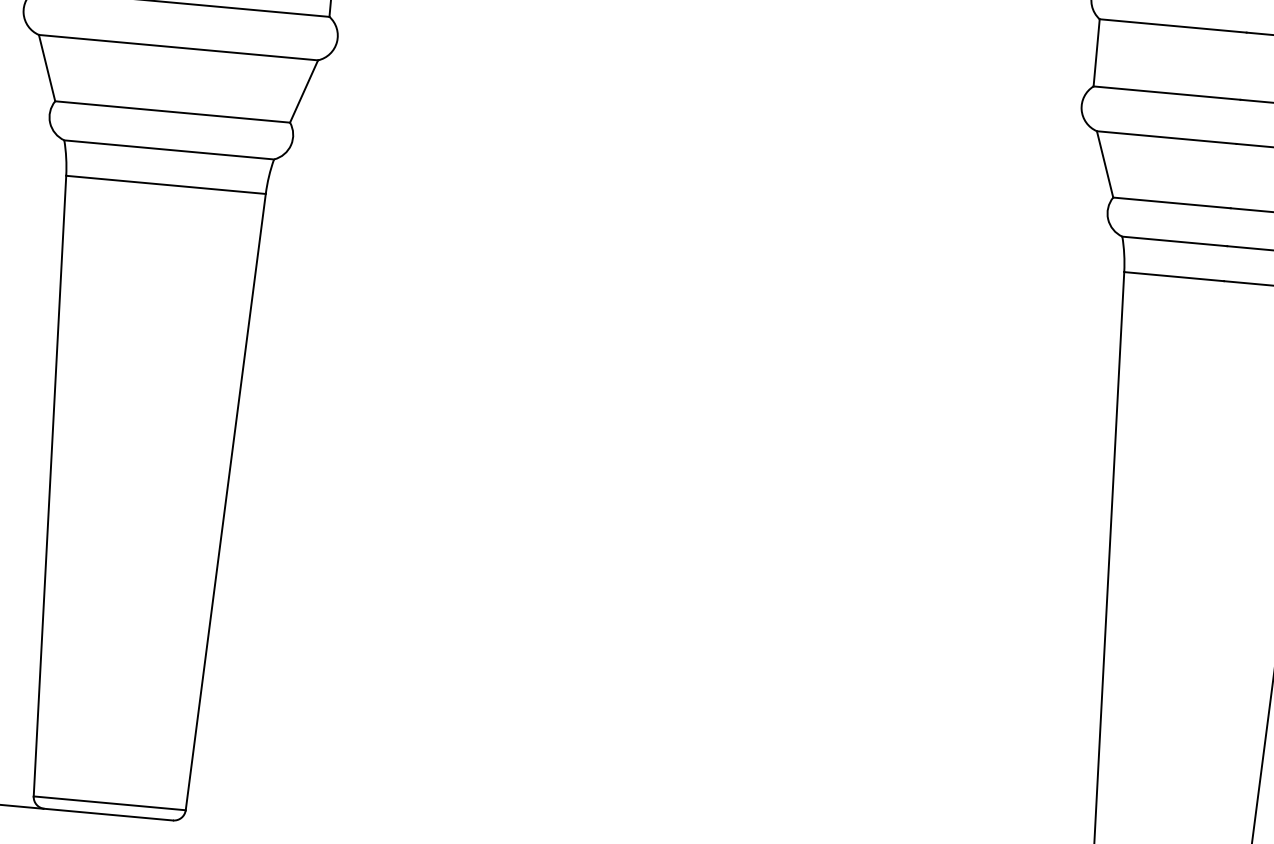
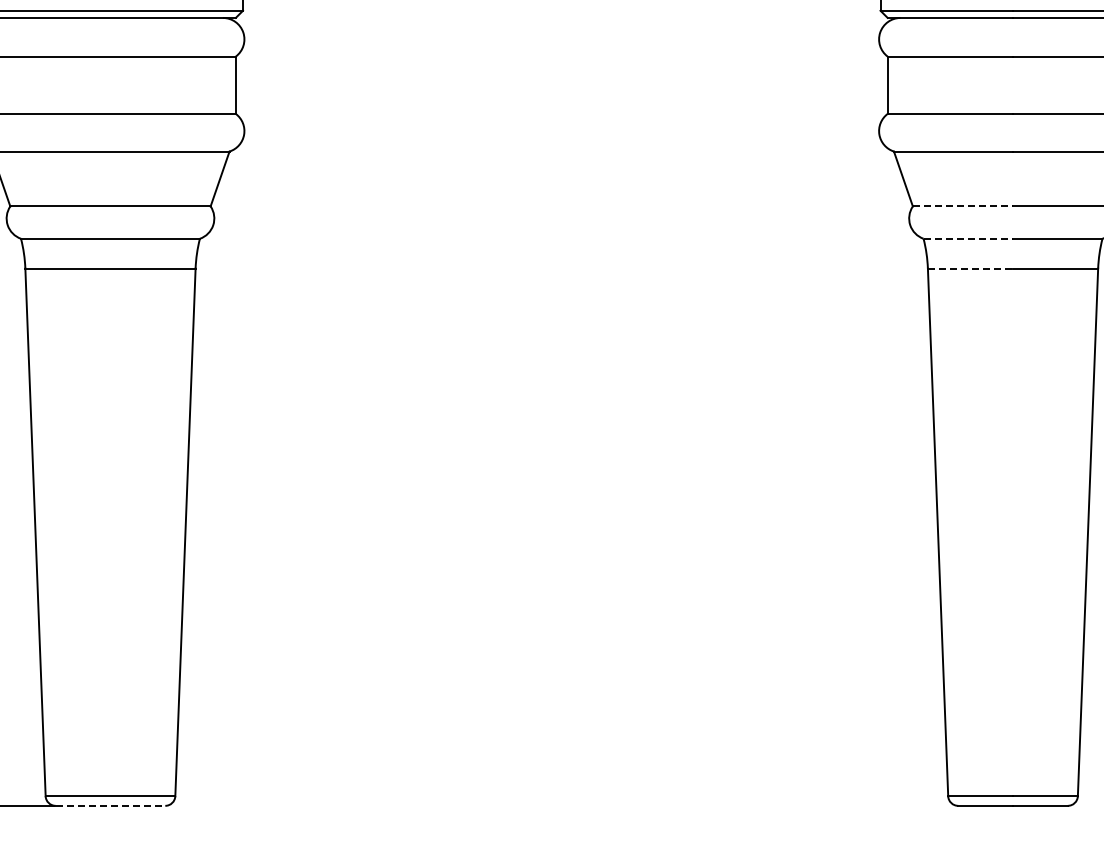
line: (1172, 203) -> (963, 206), solid -> dashed
line: (1175, 241) -> (968, 238), solid -> dashed
line: (1174, 276) -> (970, 268), solid -> dashed
line: (108, 814) -> (110, 805), solid -> dashed

